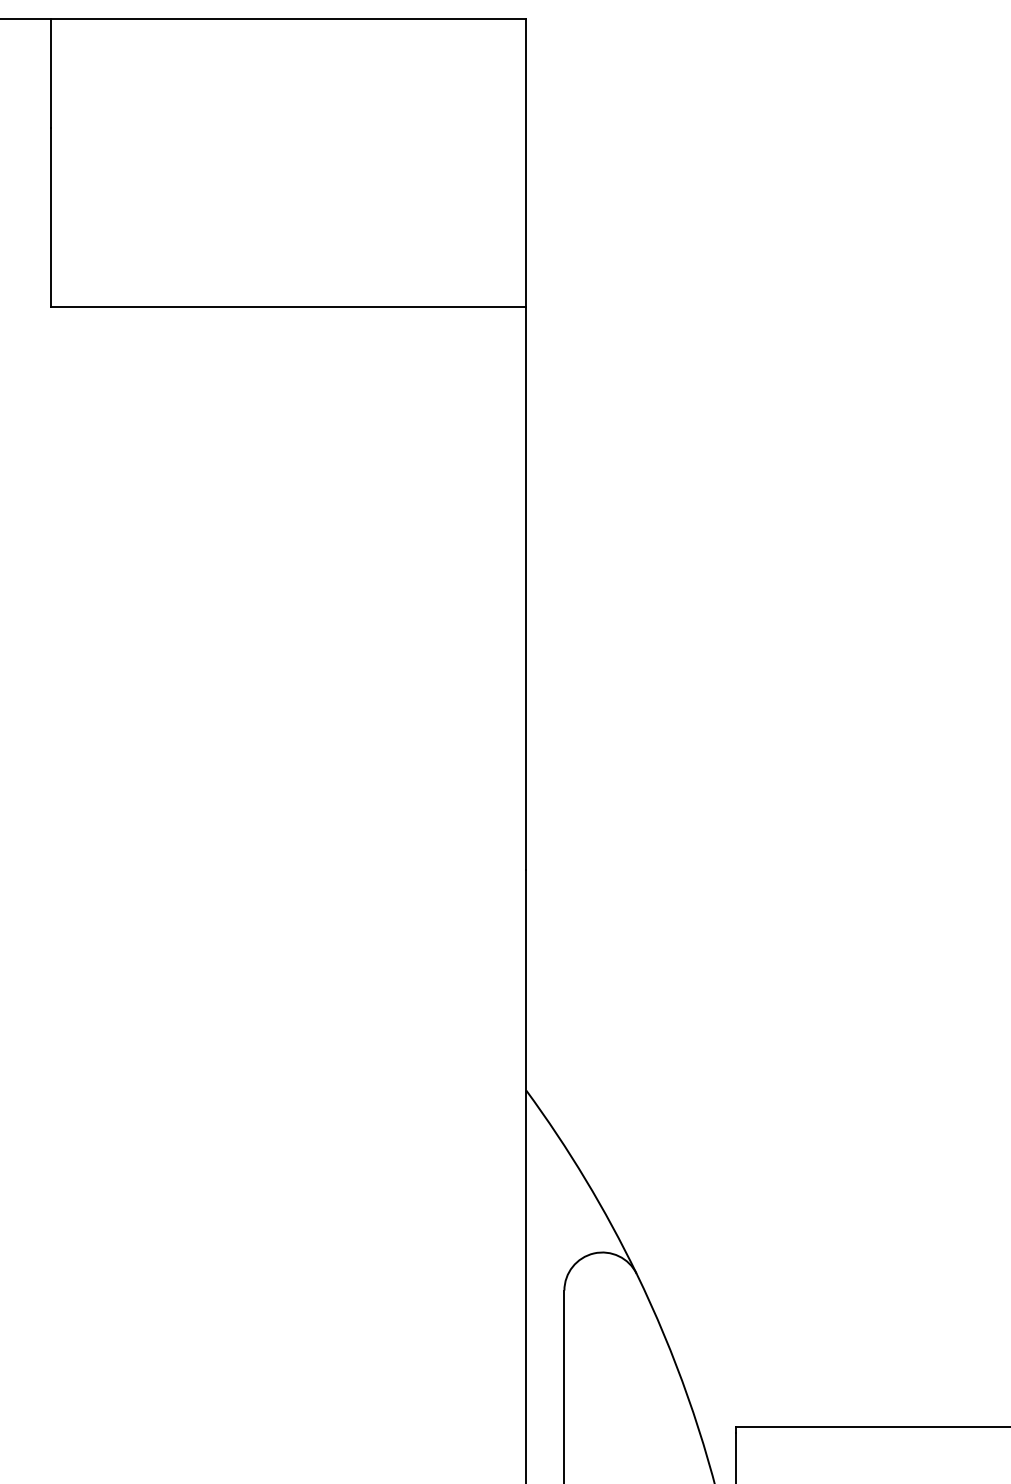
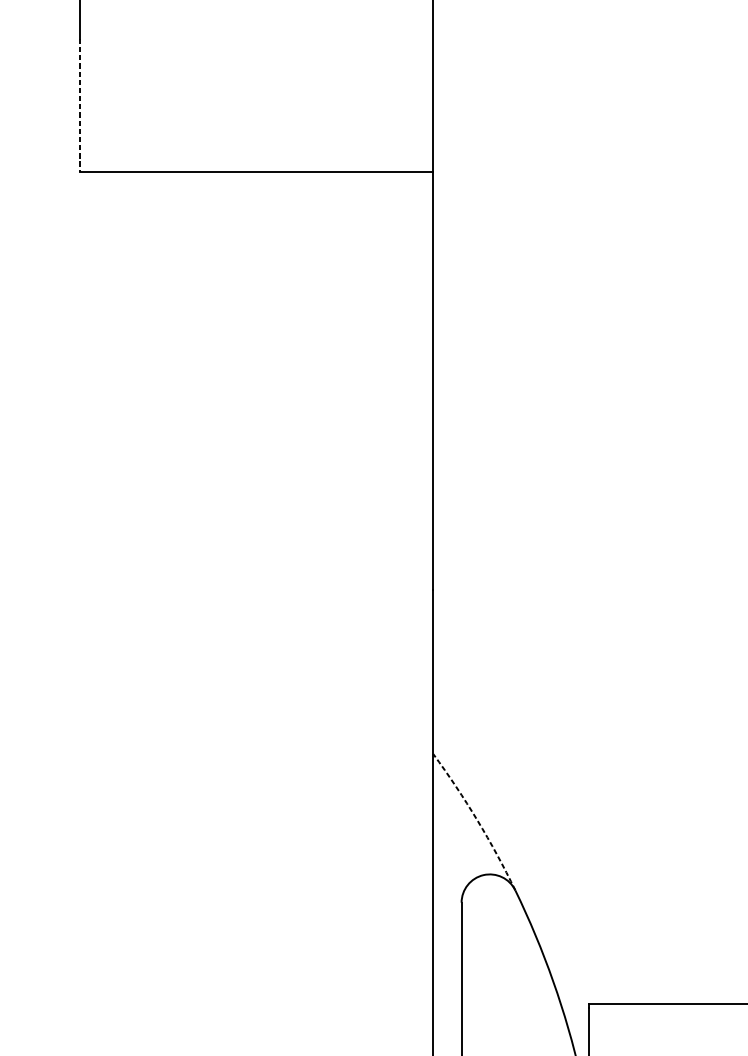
line: (50, 217) -> (79, 105), solid -> dashed
arc: (585, 1179) -> (477, 820), solid -> dashed

